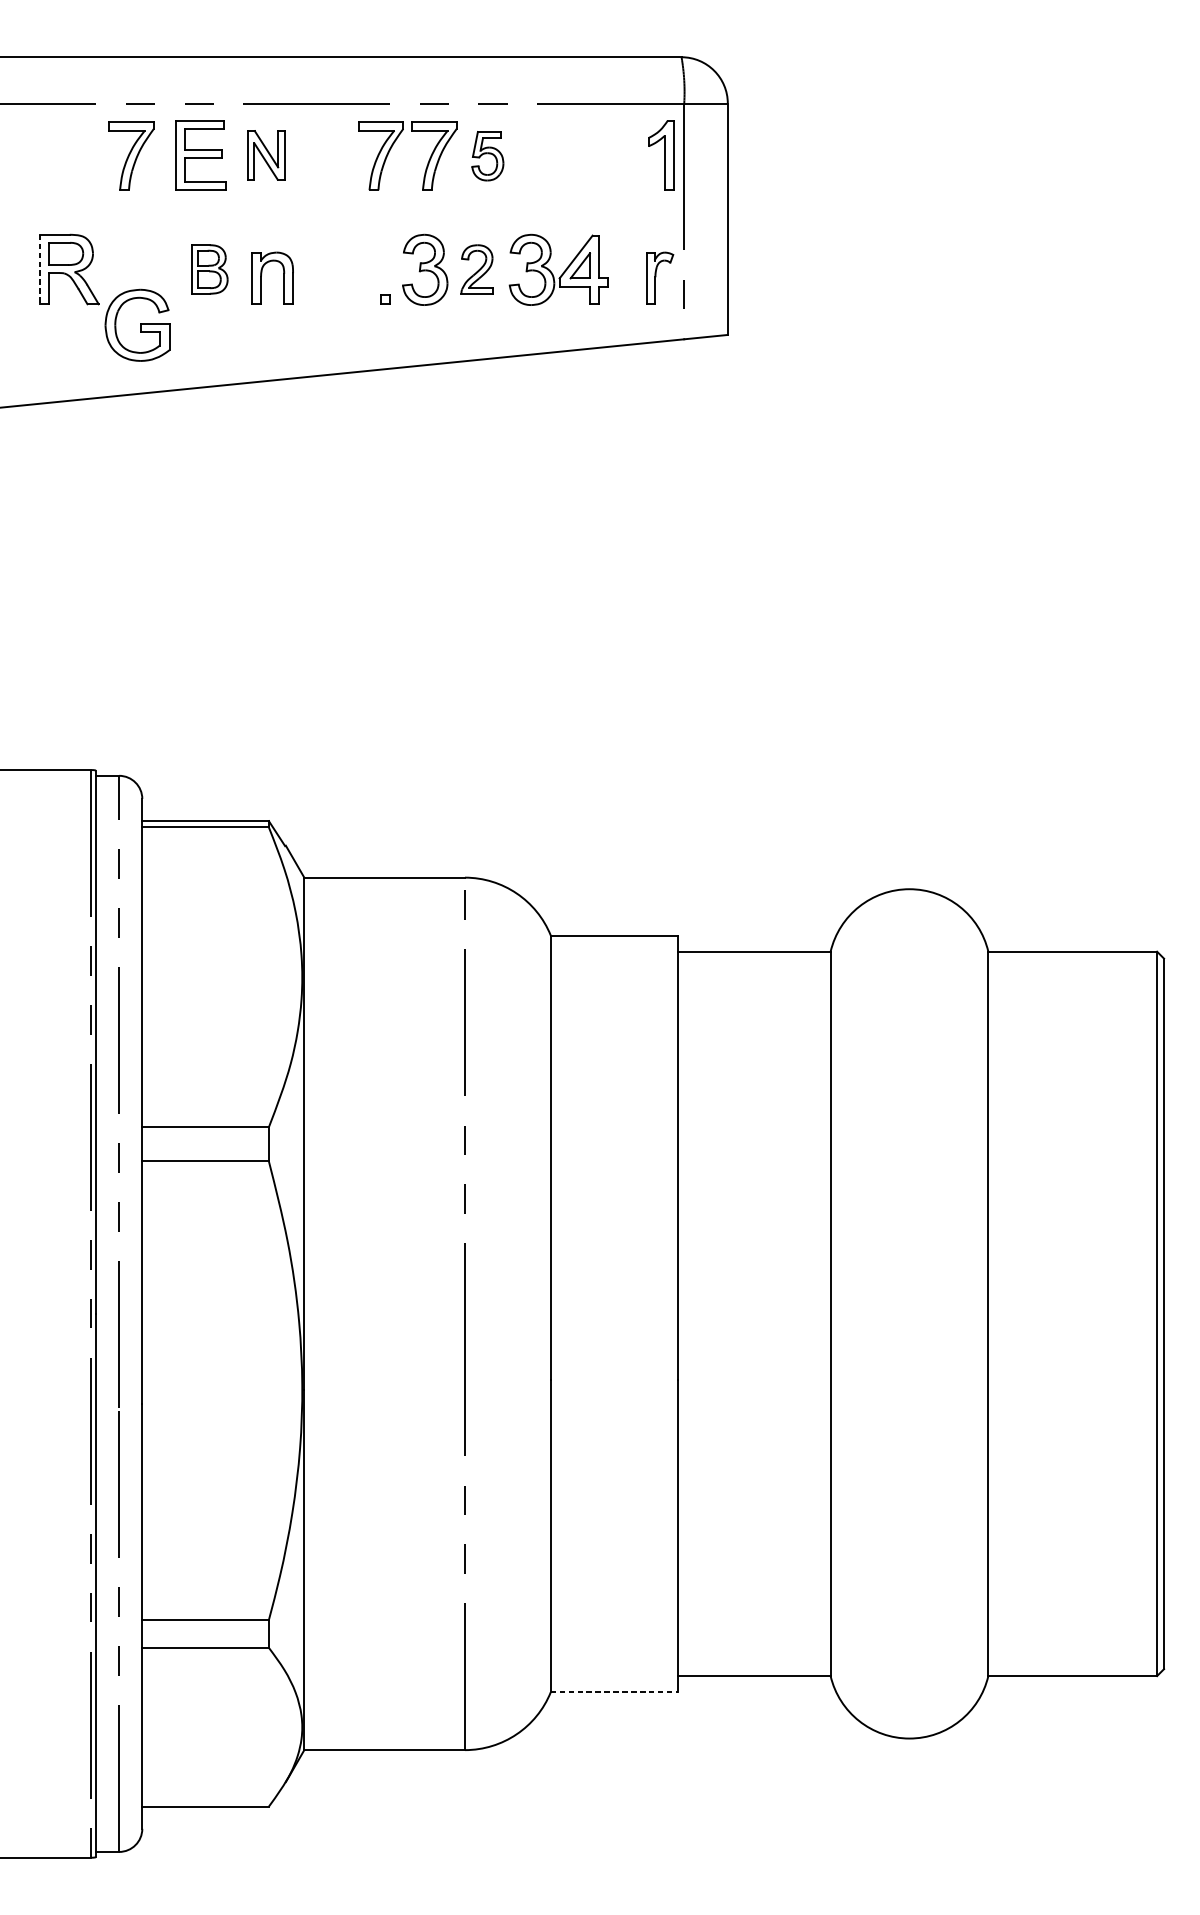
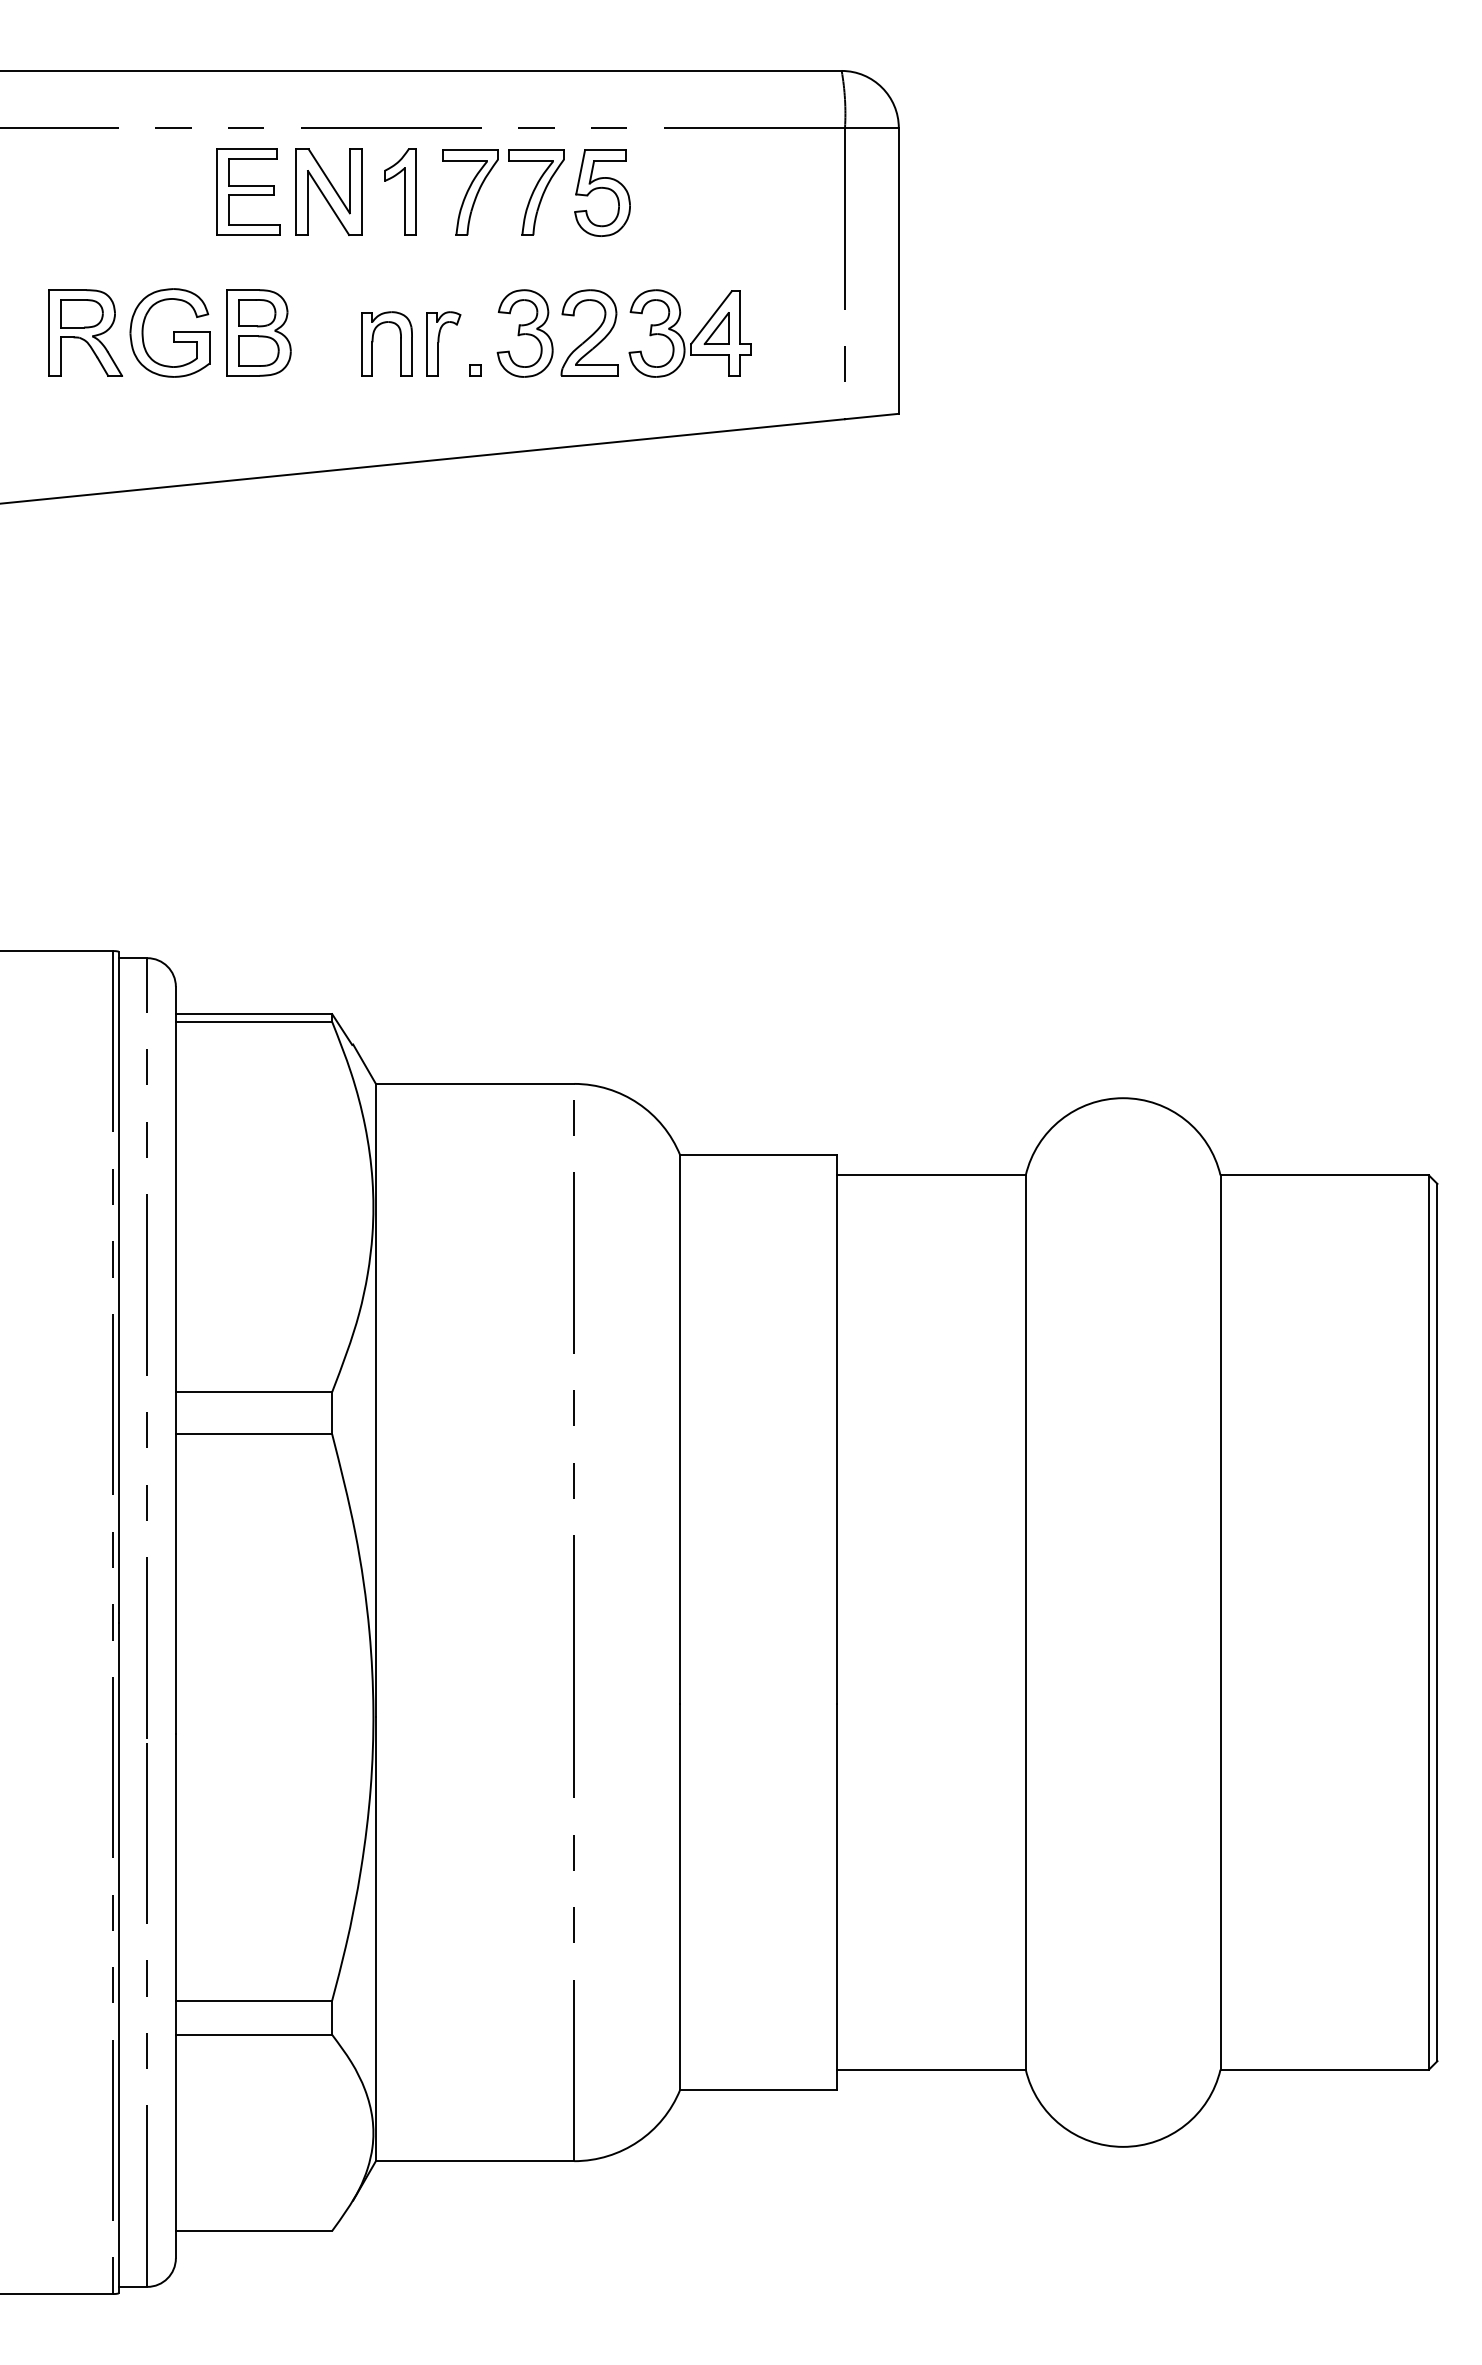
part: (265, 154) -> (328, 191), size x1.43
part: (661, 154) -> (400, 191), moved
part: (131, 155) -> (162, 192), removed
part: (487, 155) -> (602, 192), size x1.43
line: (39, 269) -> (49, 333), dashed -> solid
part: (209, 269) -> (258, 332), size x1.43
part: (477, 269) -> (589, 332), size x1.43
part: (261, 277) -> (373, 342), moved
part: (659, 277) -> (443, 343), moved
part: (137, 324) -> (169, 332), moved
line: (614, 1692) -> (758, 2089), dashed -> solid

